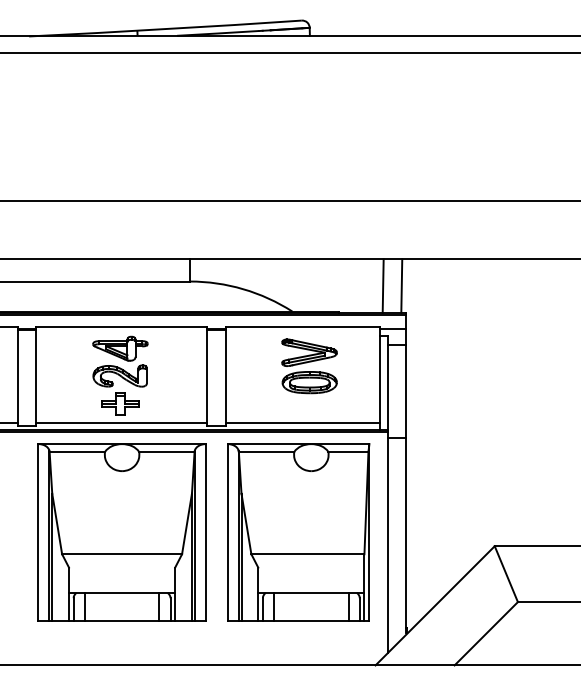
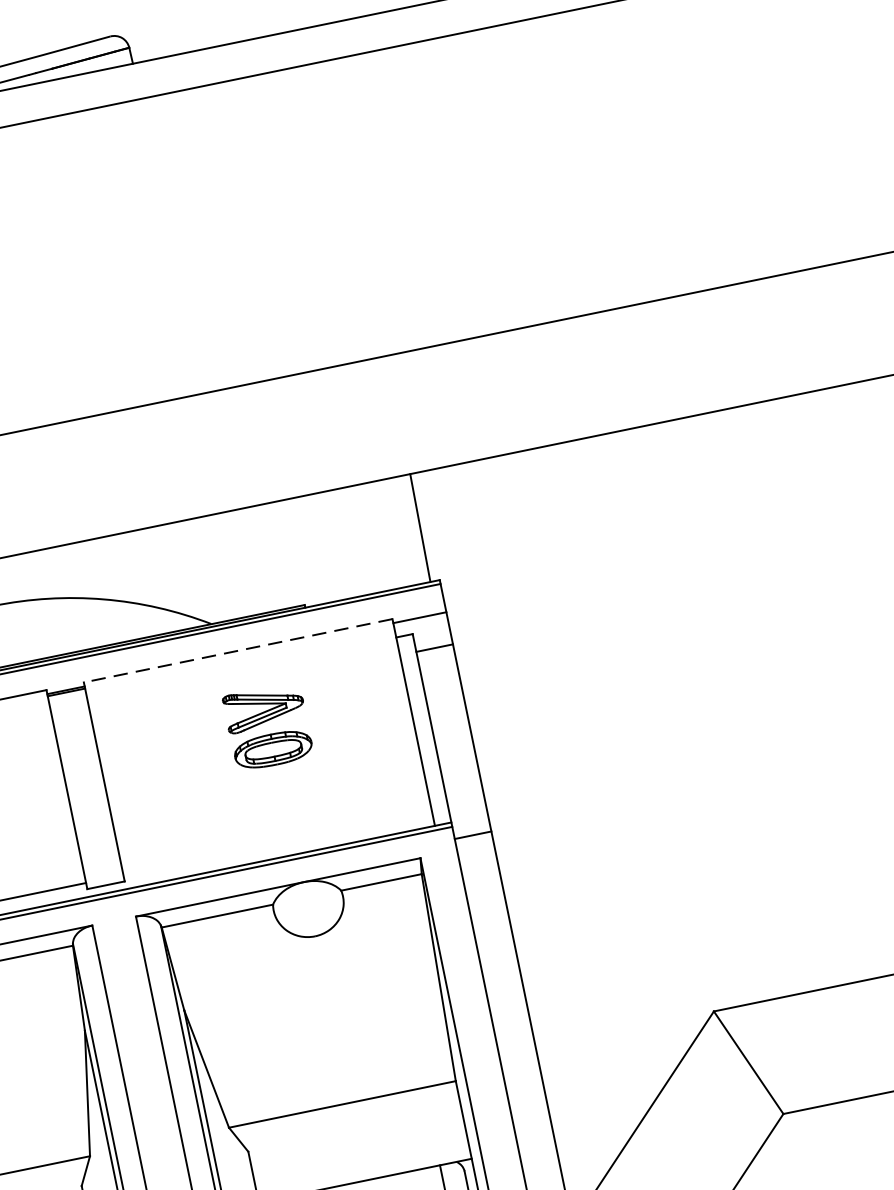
line: (382, 285) -> (381, 534), removed
line: (302, 326) -> (237, 649), solid -> dashed
part: (309, 366) -> (268, 727), size x0.7
line: (302, 423) -> (277, 844), removed

